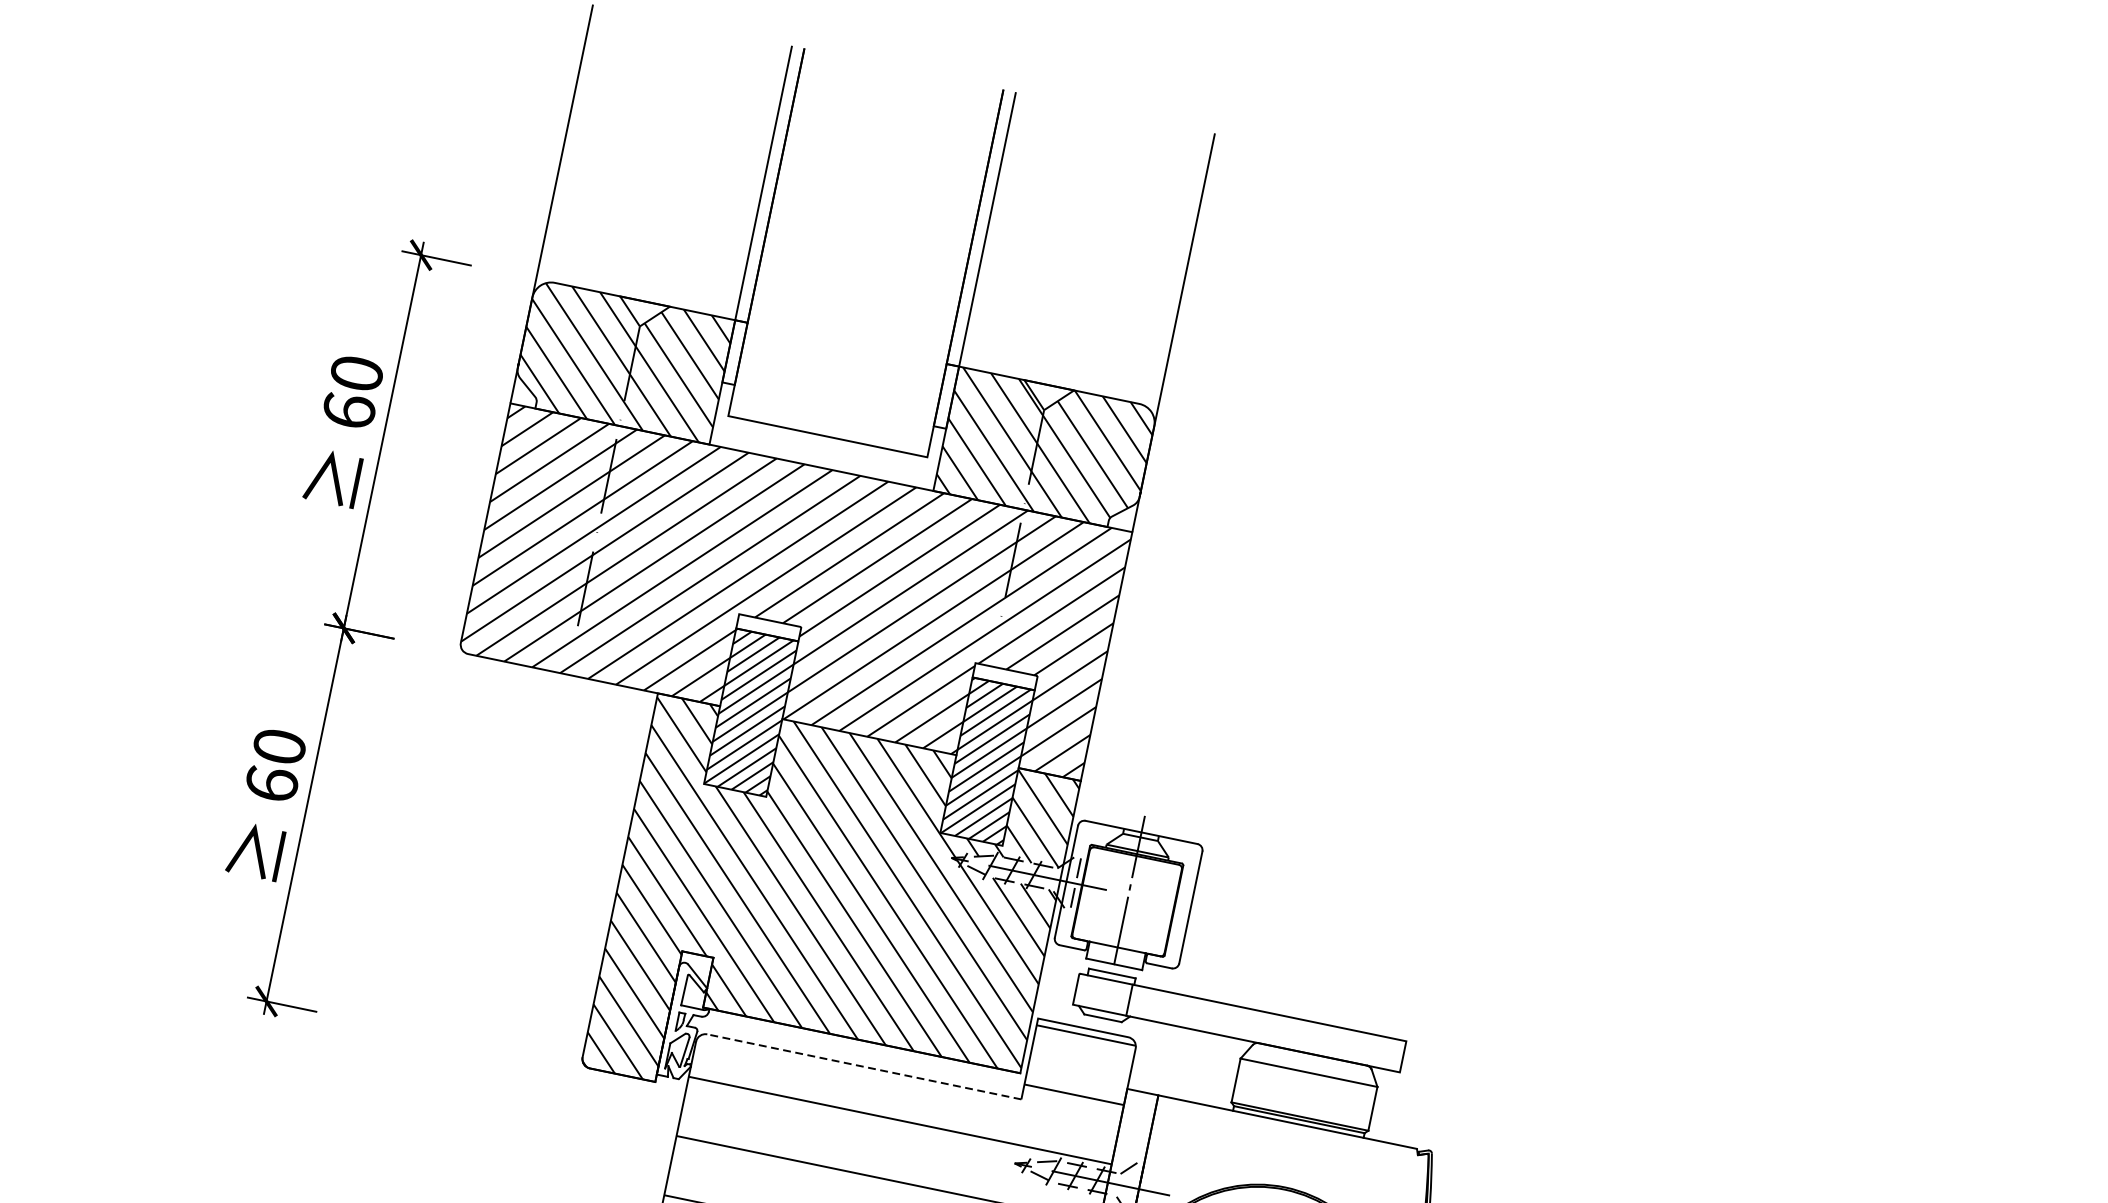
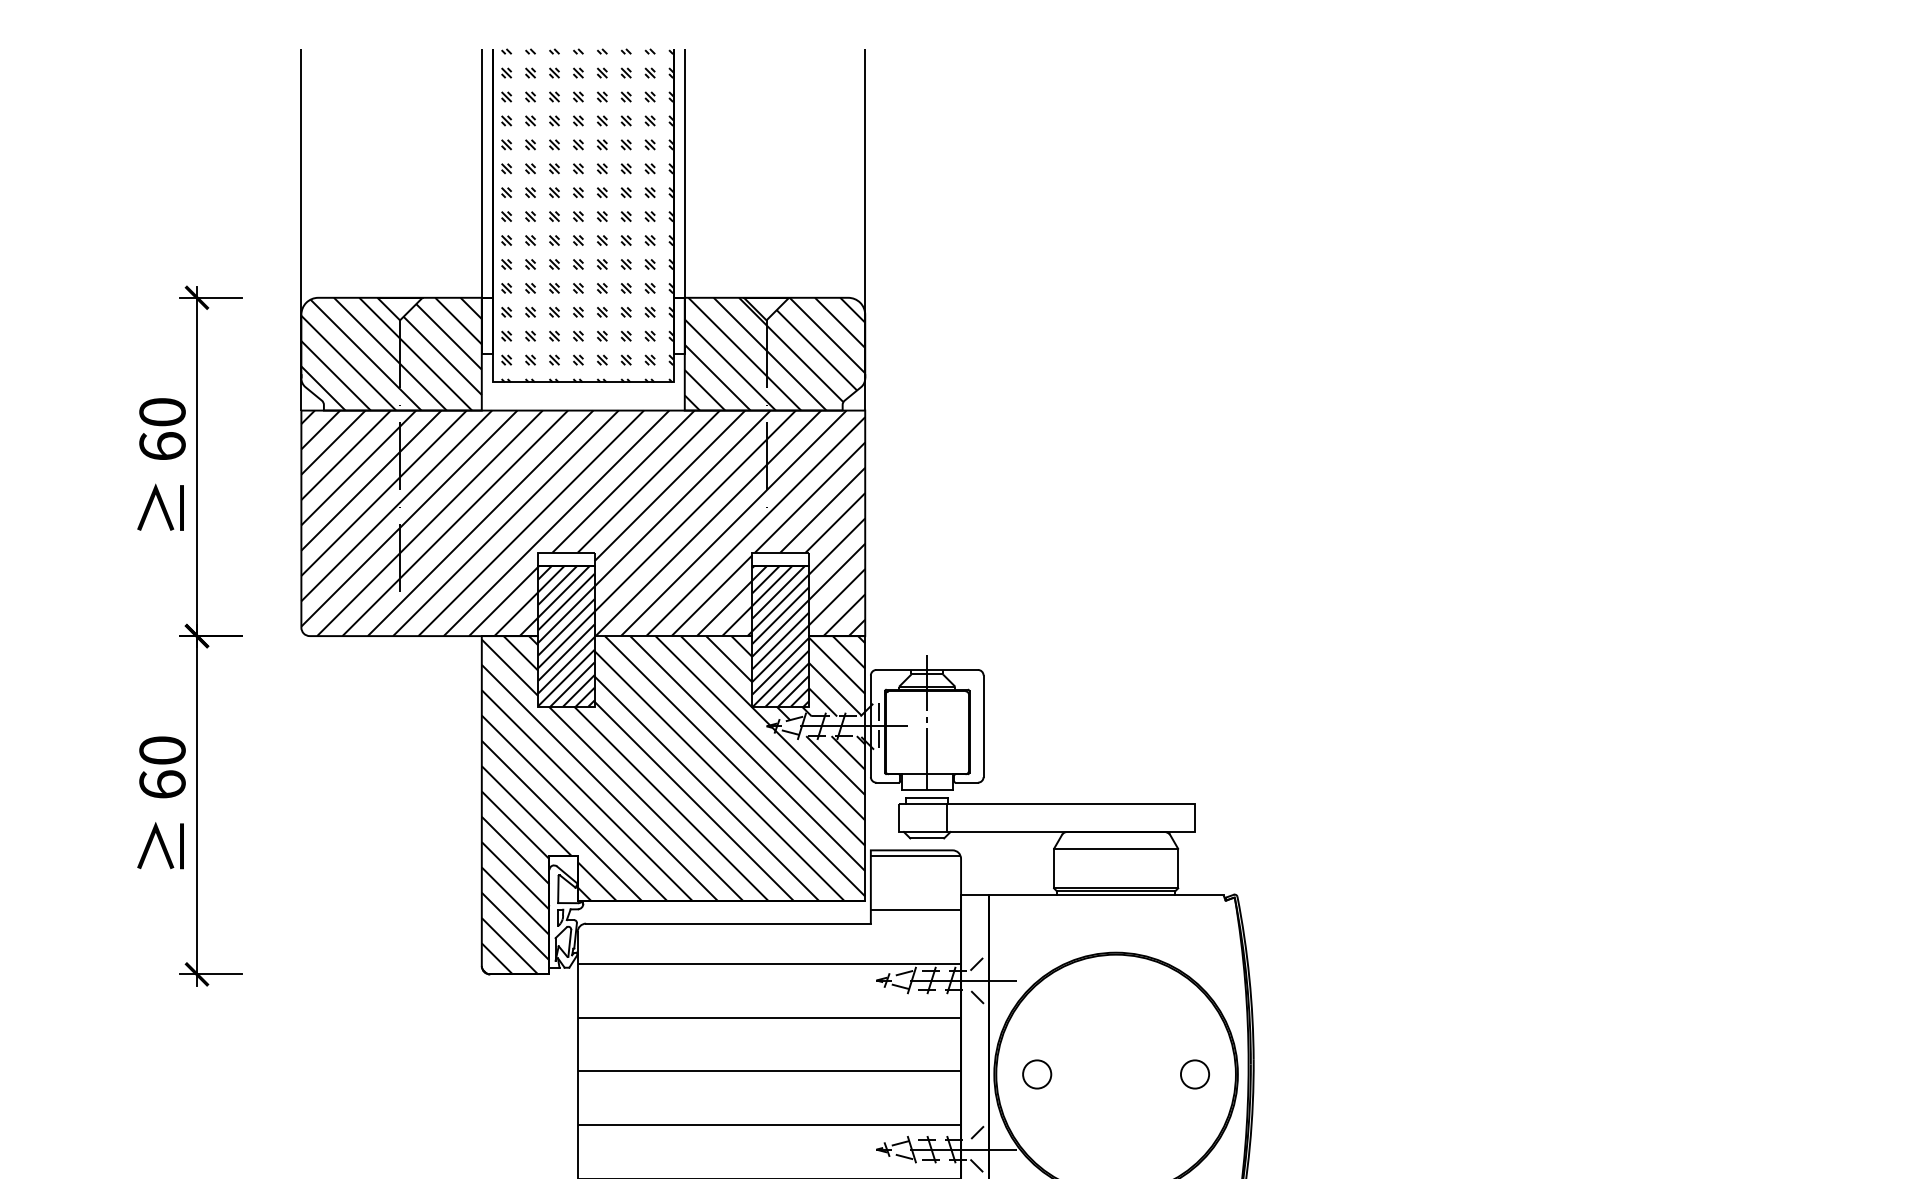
hatch: (870, 253) -> (587, 215), added
line: (863, 1066) -> (727, 923), dashed -> solid

